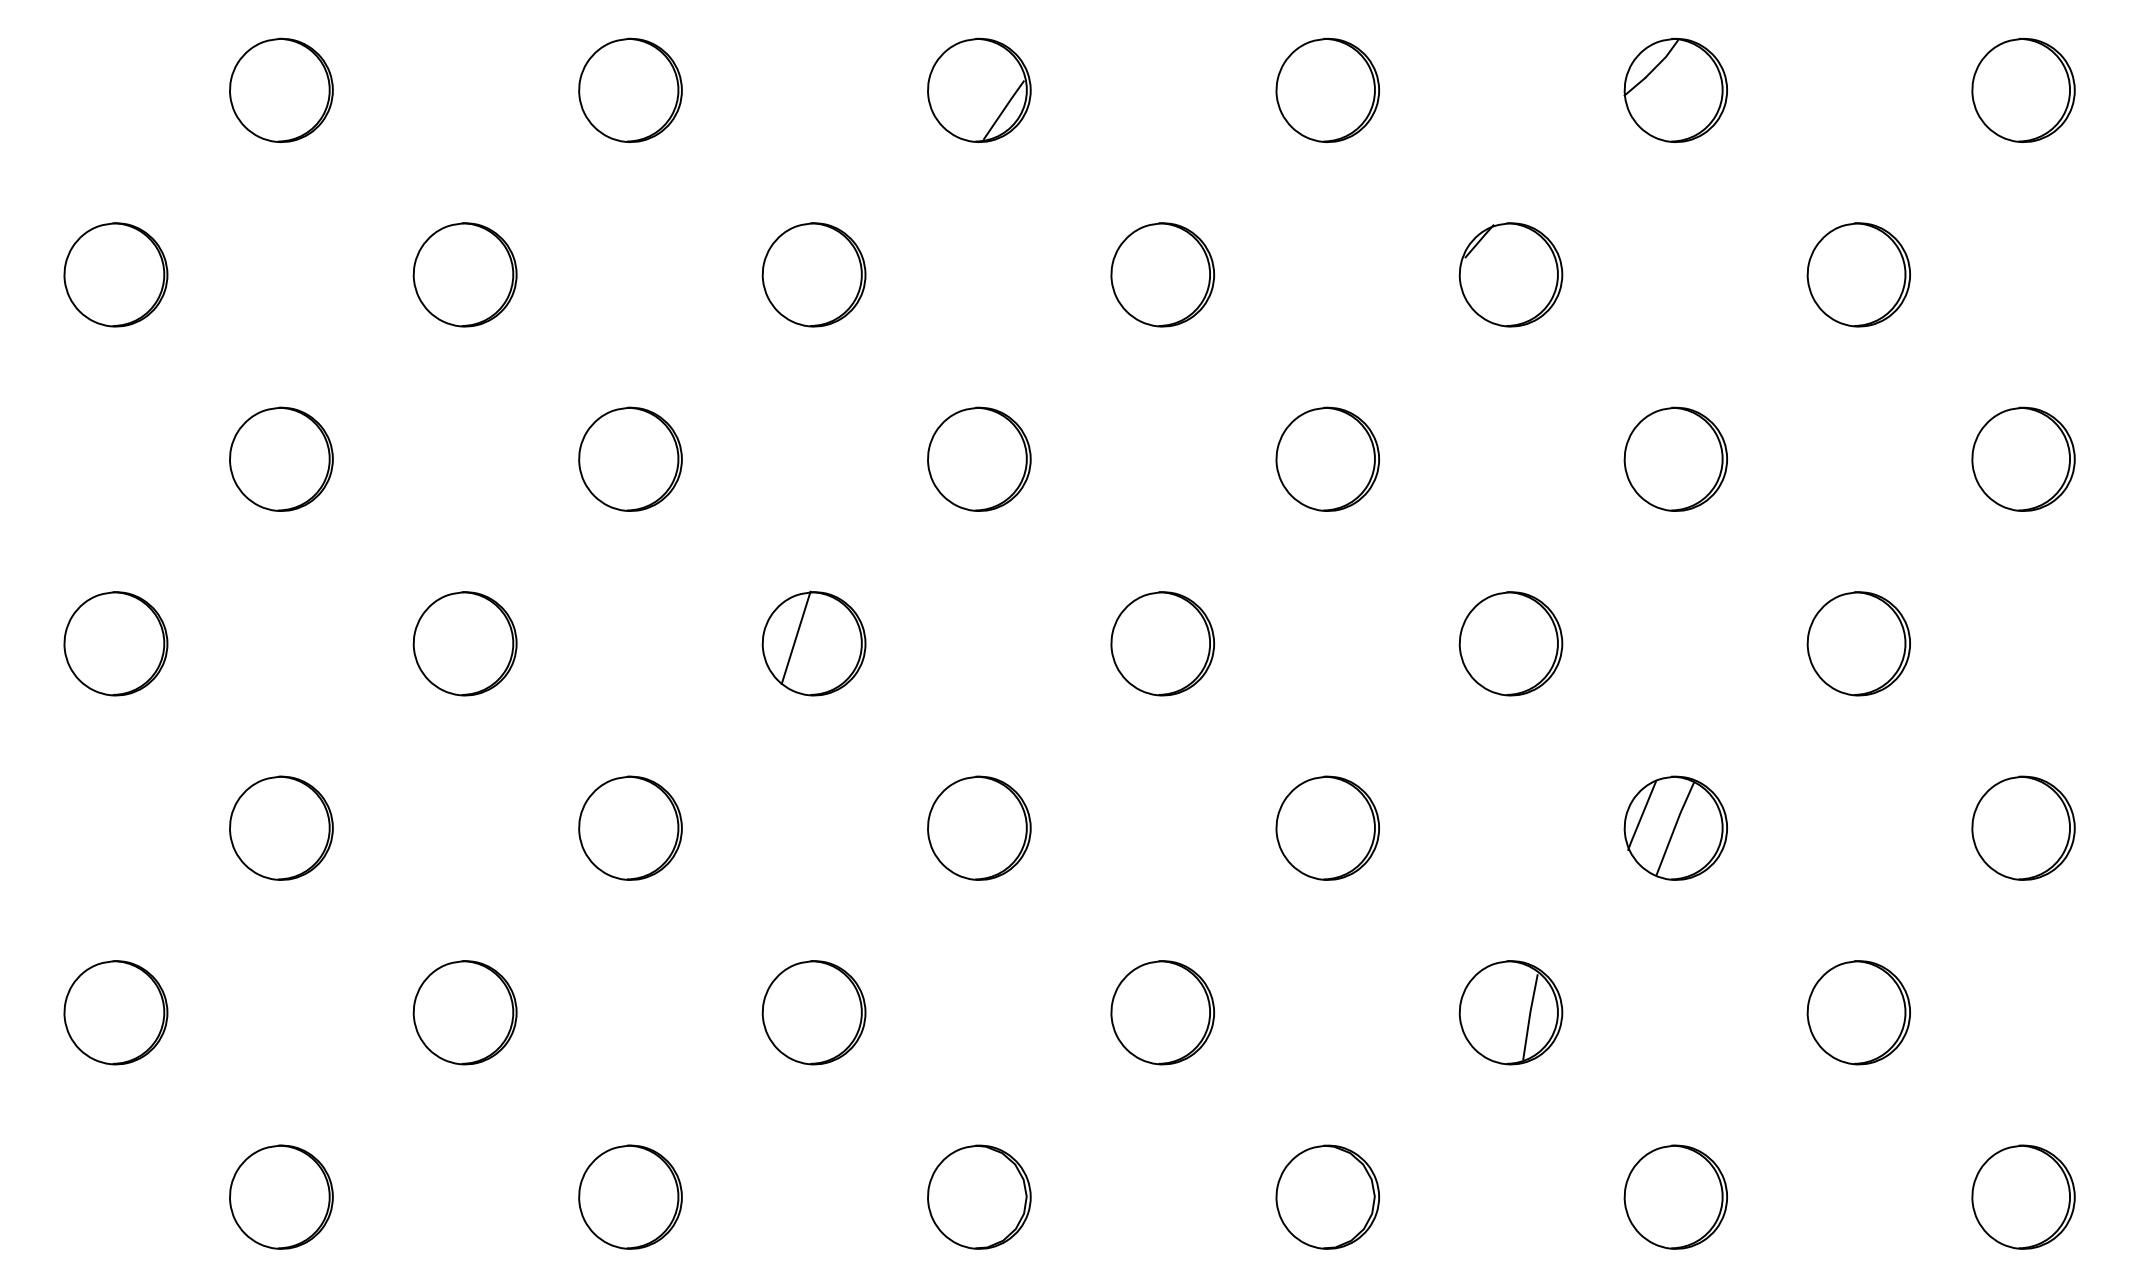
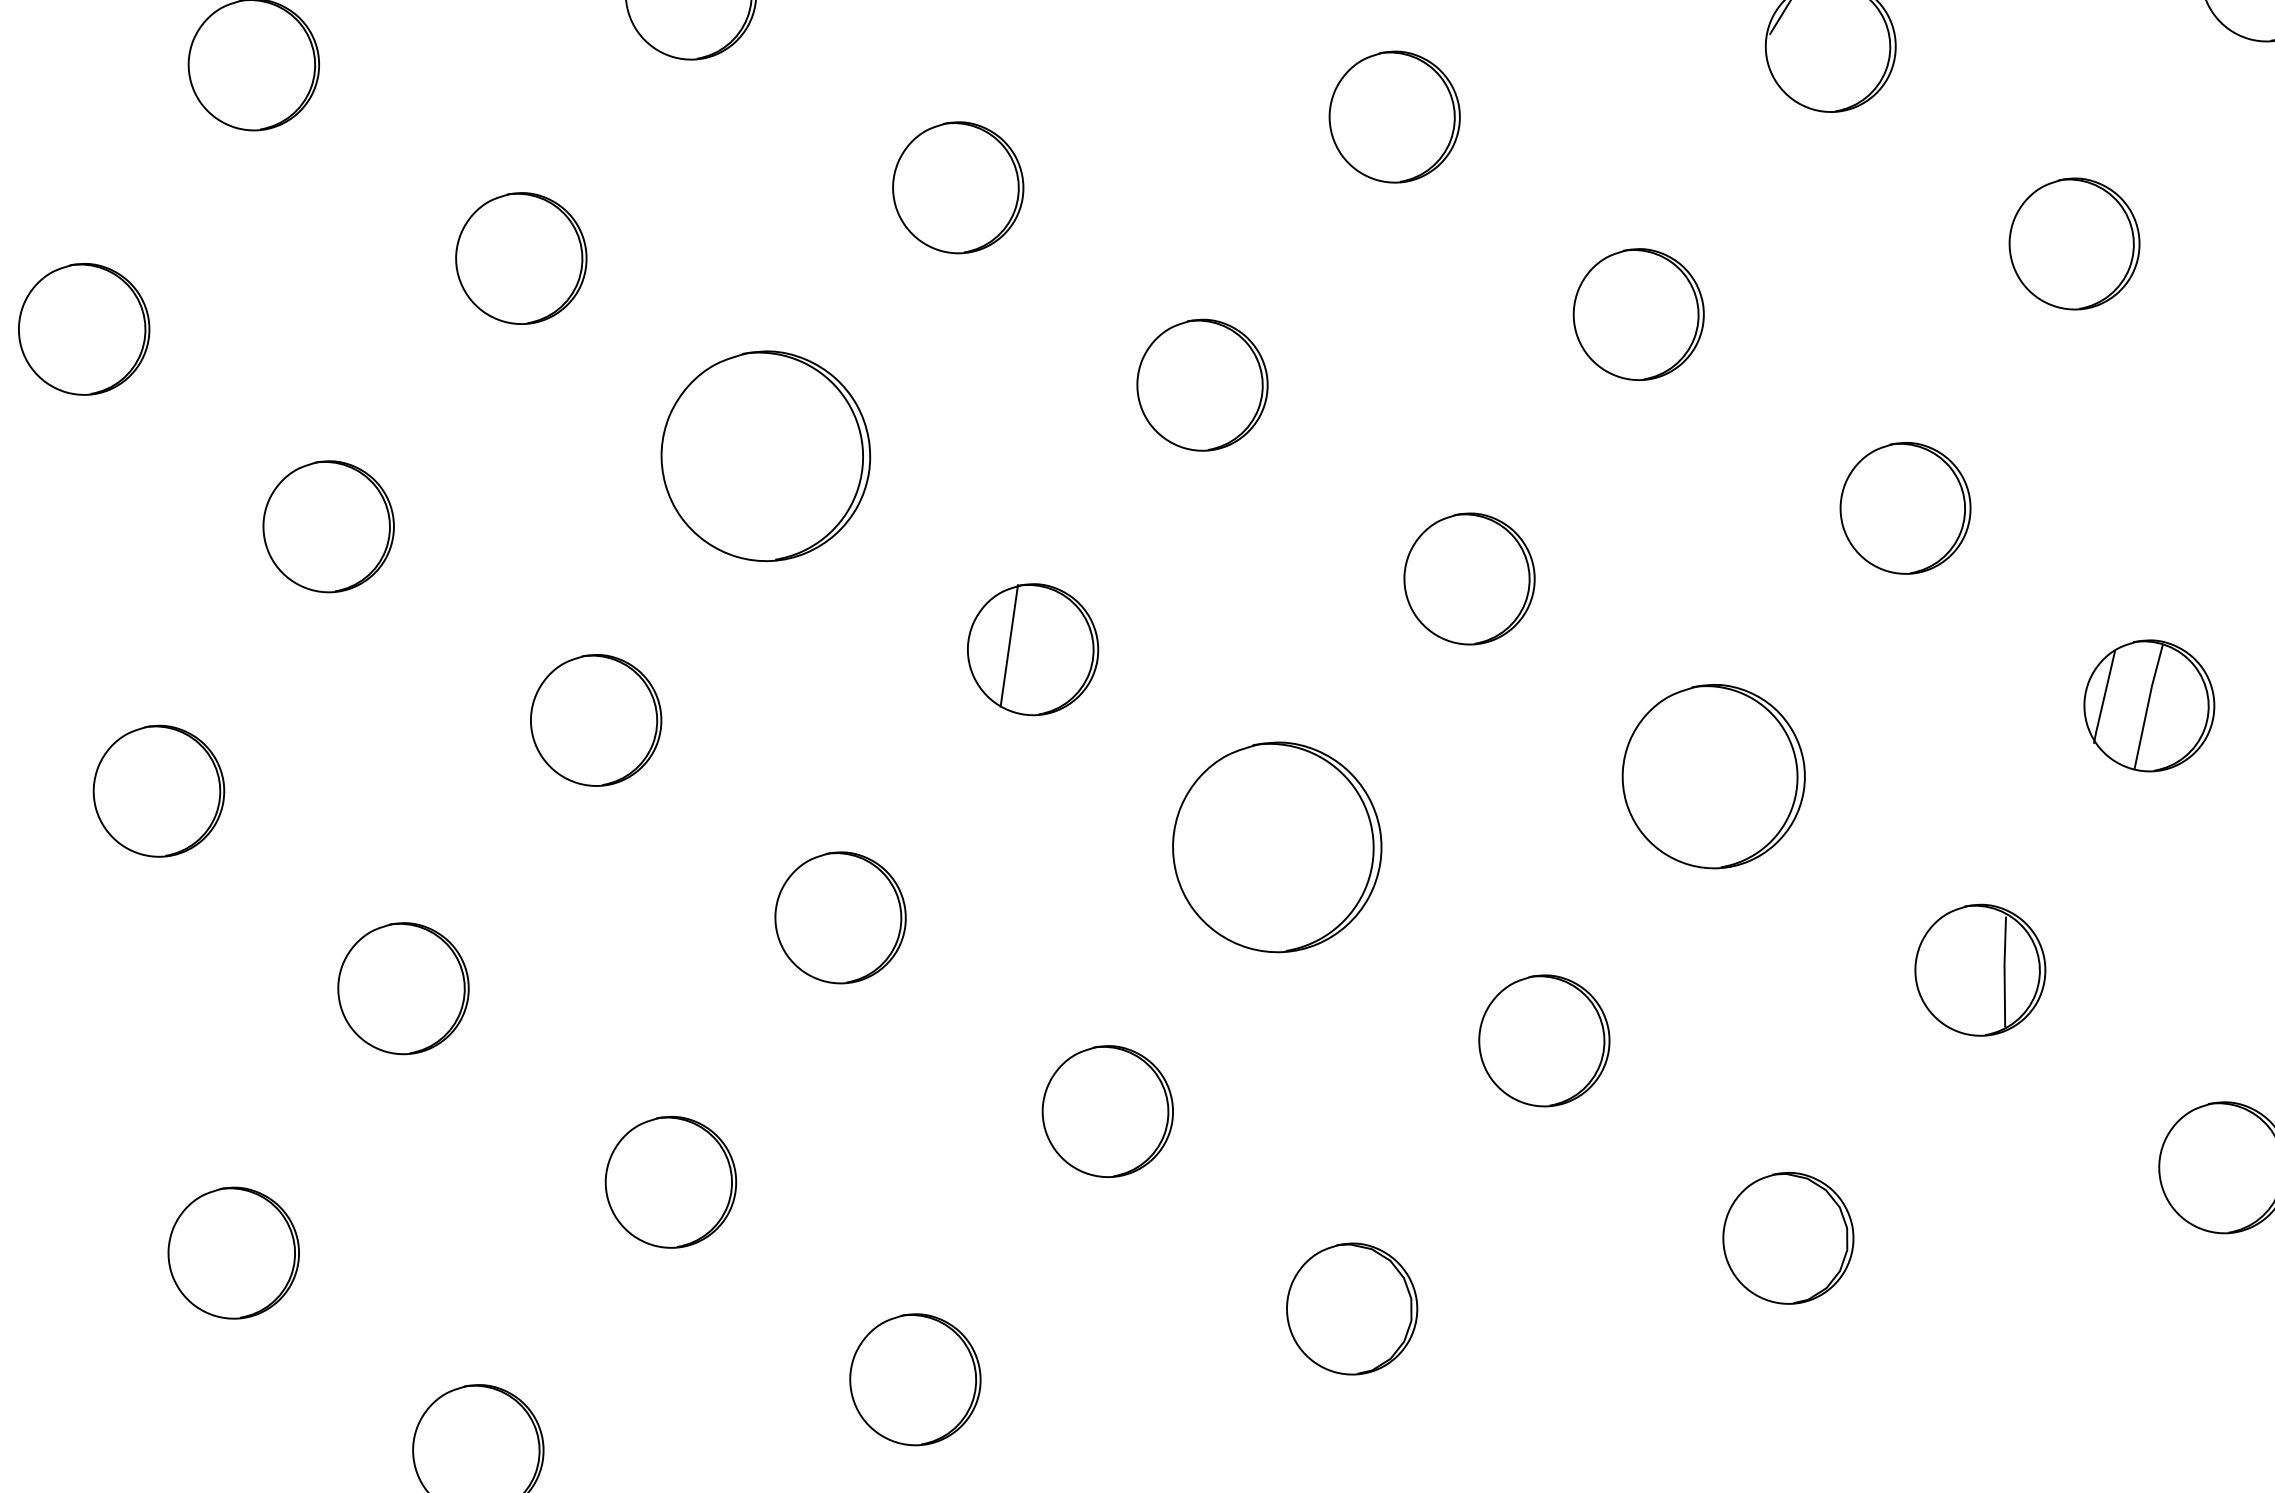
part: (630, 458) -> (765, 454), size x1.6
part: (979, 827) -> (1277, 846), size x1.6
part: (1327, 827) -> (1713, 775), size x1.4

